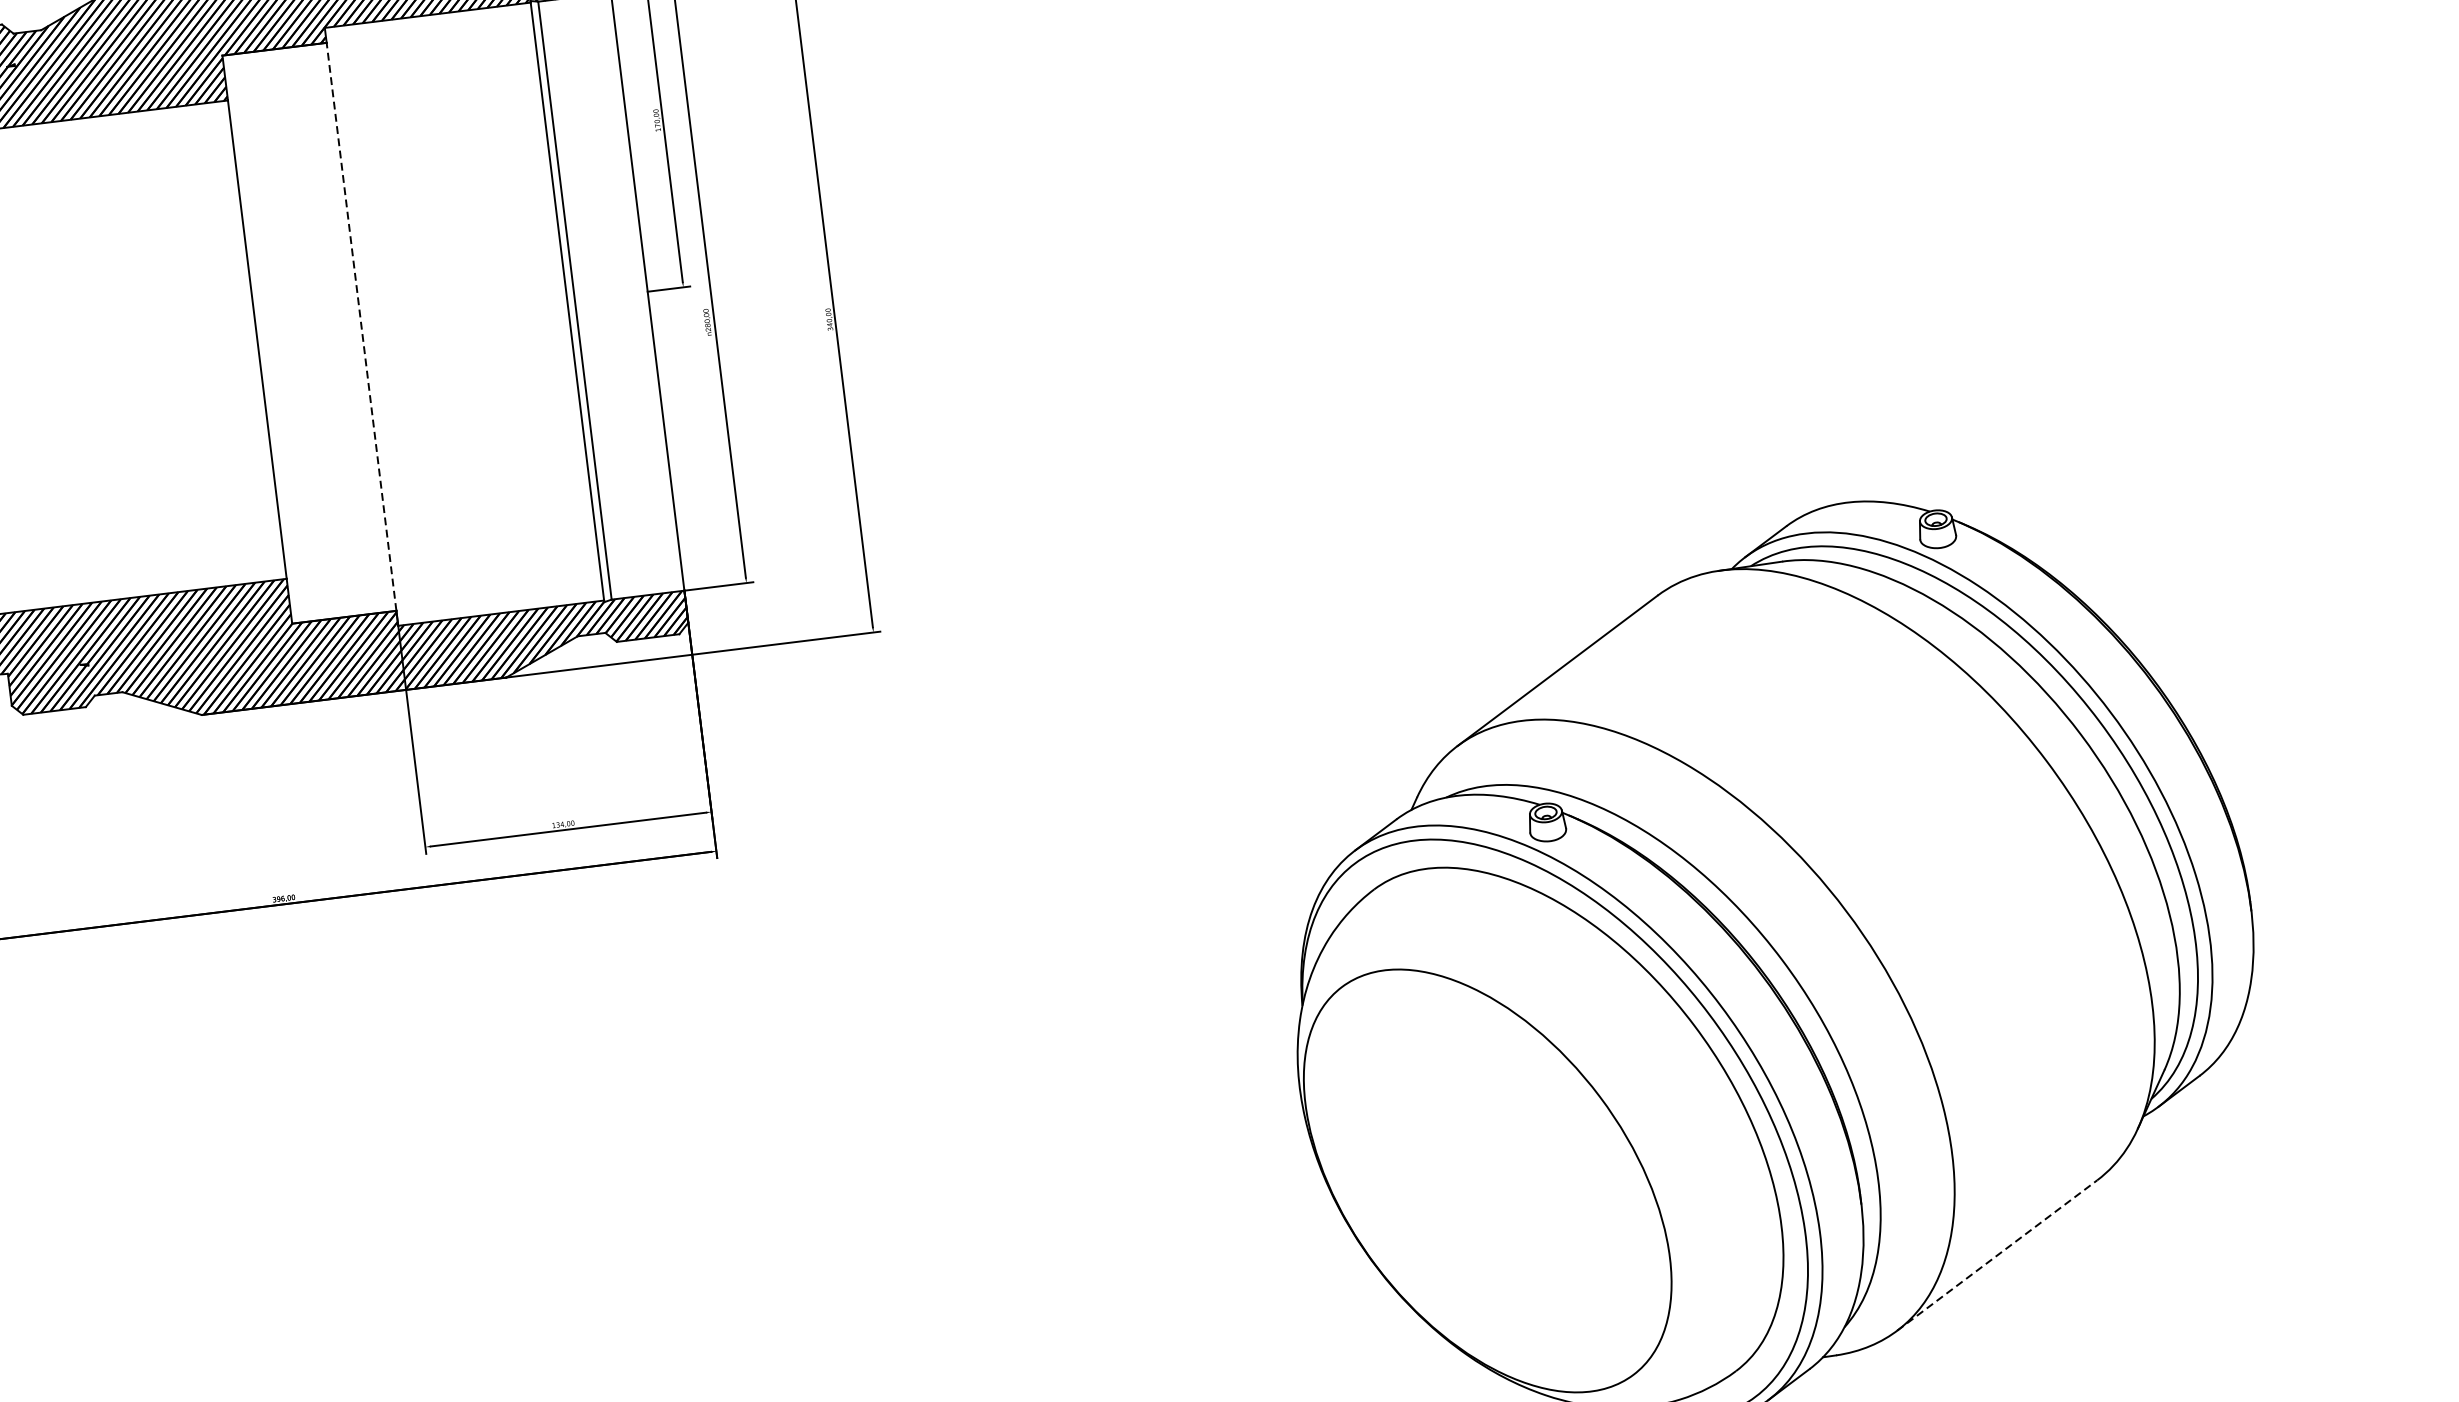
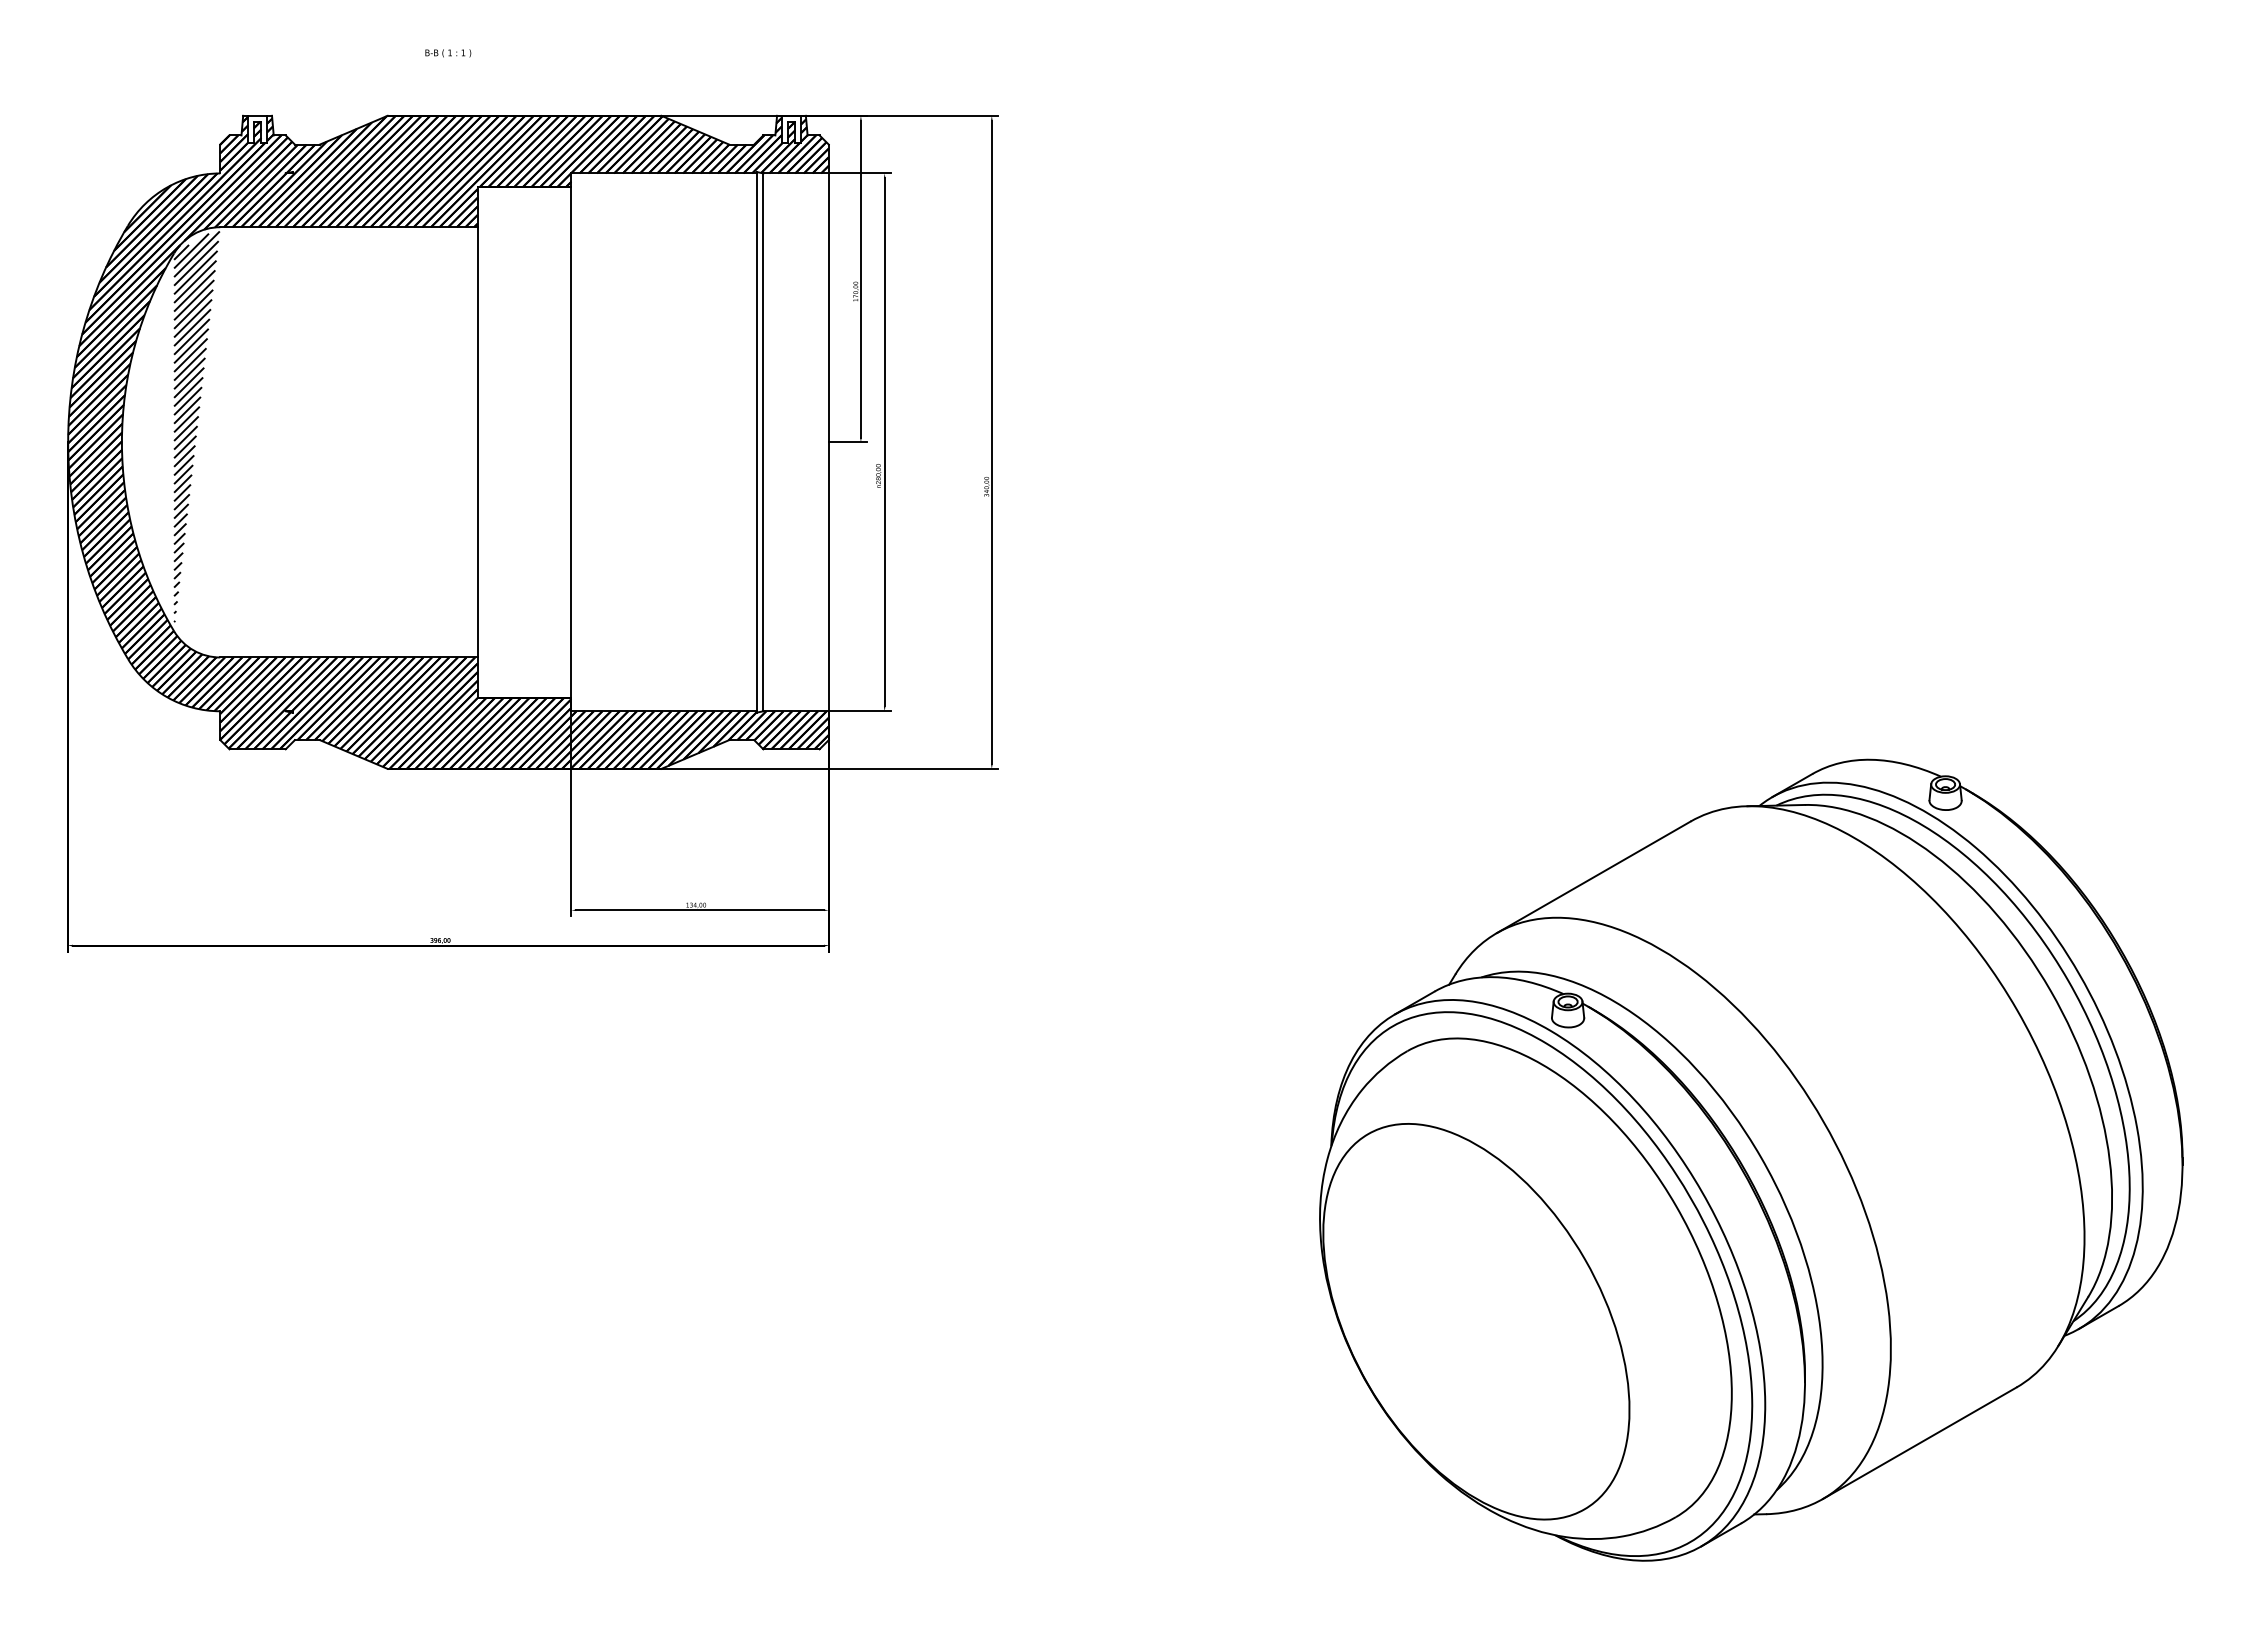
line: (361, 325) -> (571, 441), dashed -> solid
line: (1996, 1255) -> (1919, 1443), dashed -> solid

